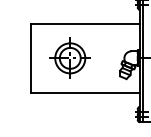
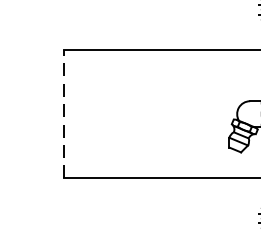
part: (69, 57) -> (135, 112), removed
line: (31, 58) -> (64, 114), solid -> dashed

